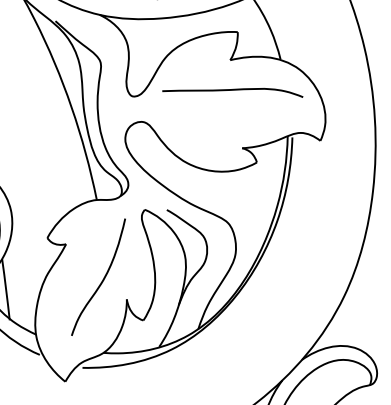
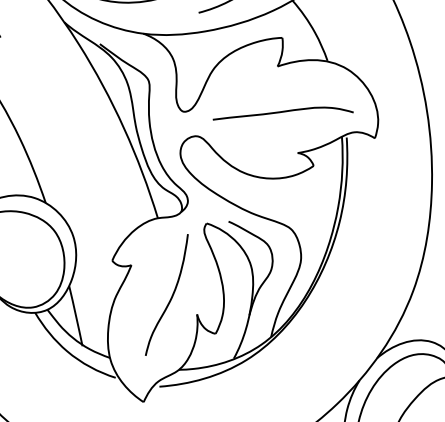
curve: (232, 90) -> (282, 112), moved

